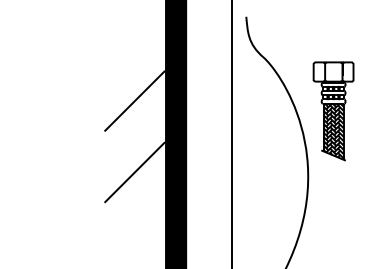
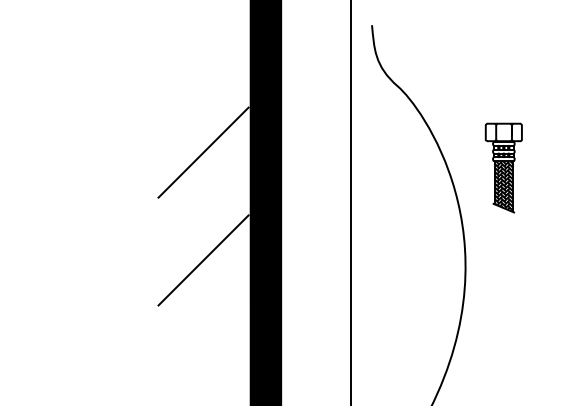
part: (333, 111) -> (503, 168), size x0.6

